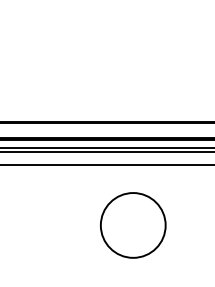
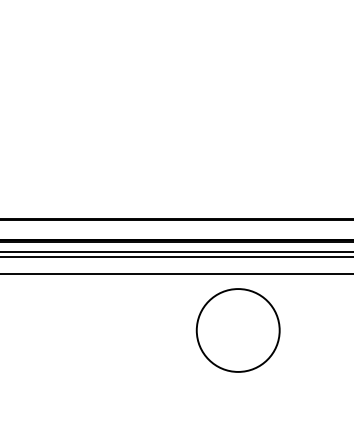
circle: (132, 225) -> (237, 330), moved

